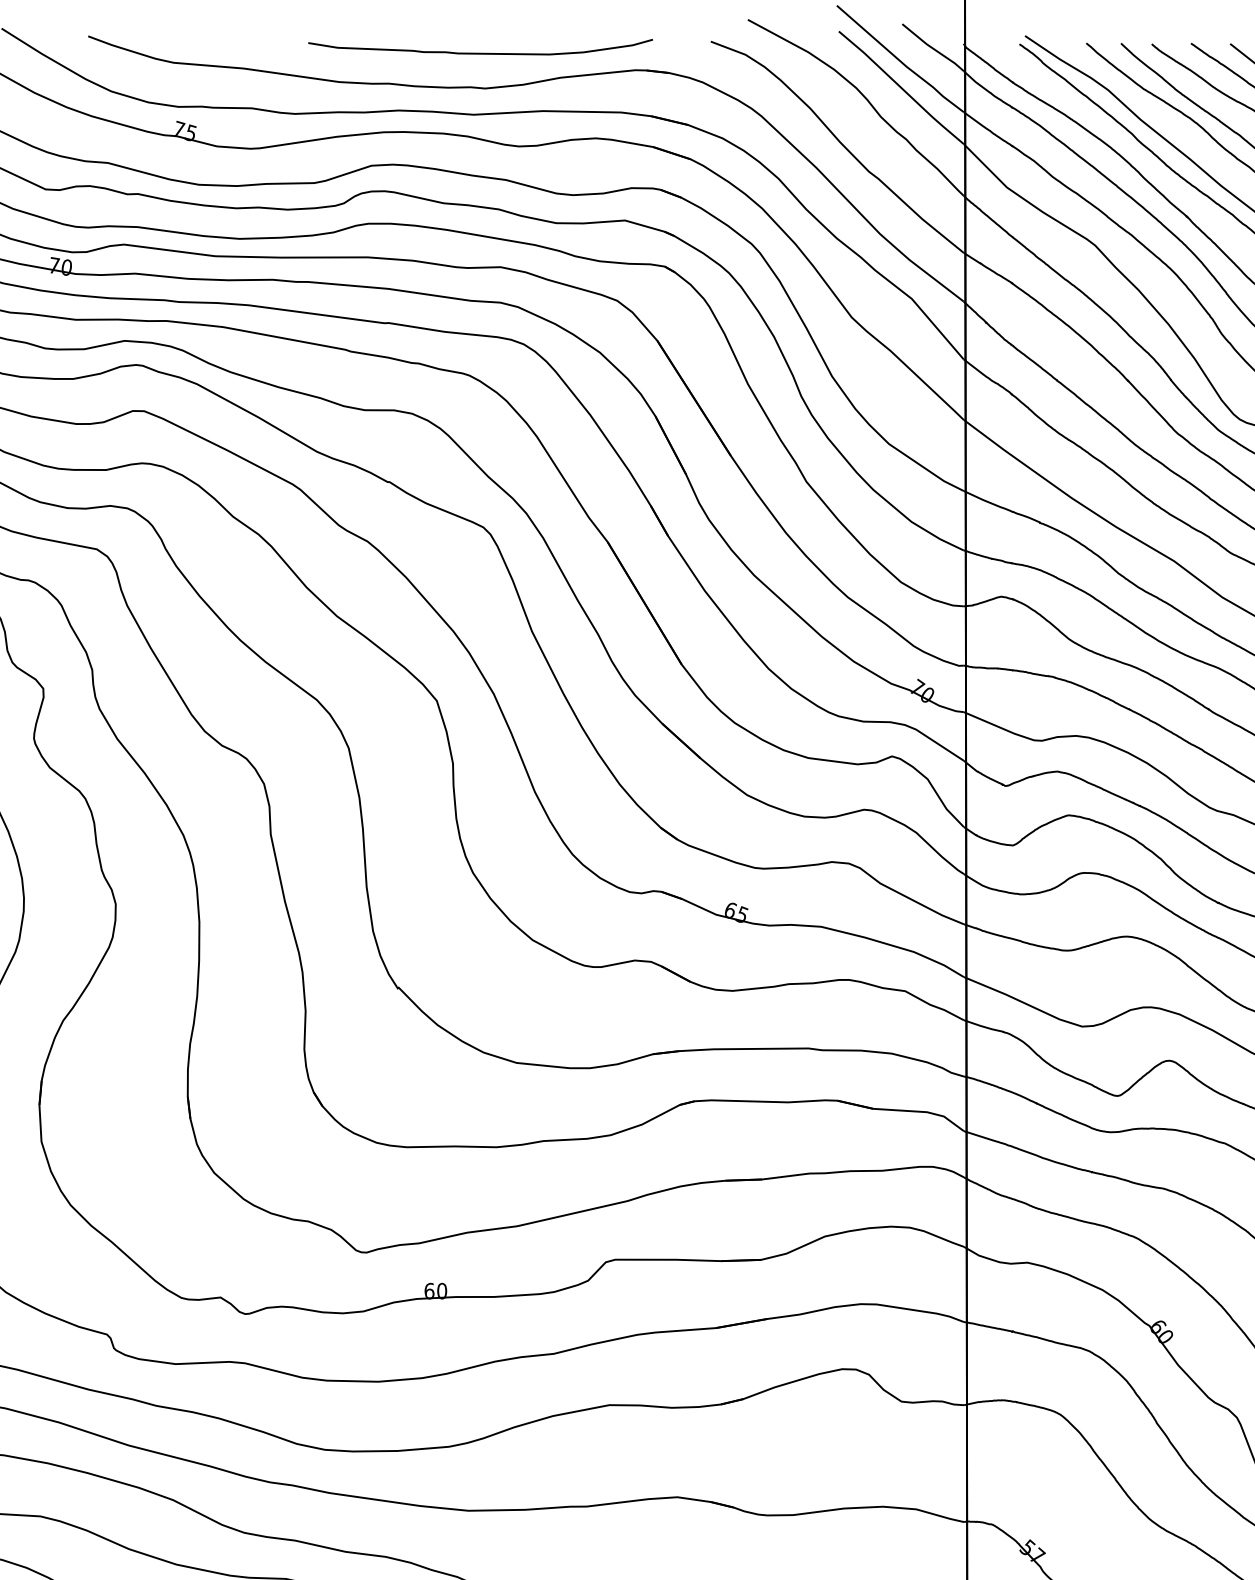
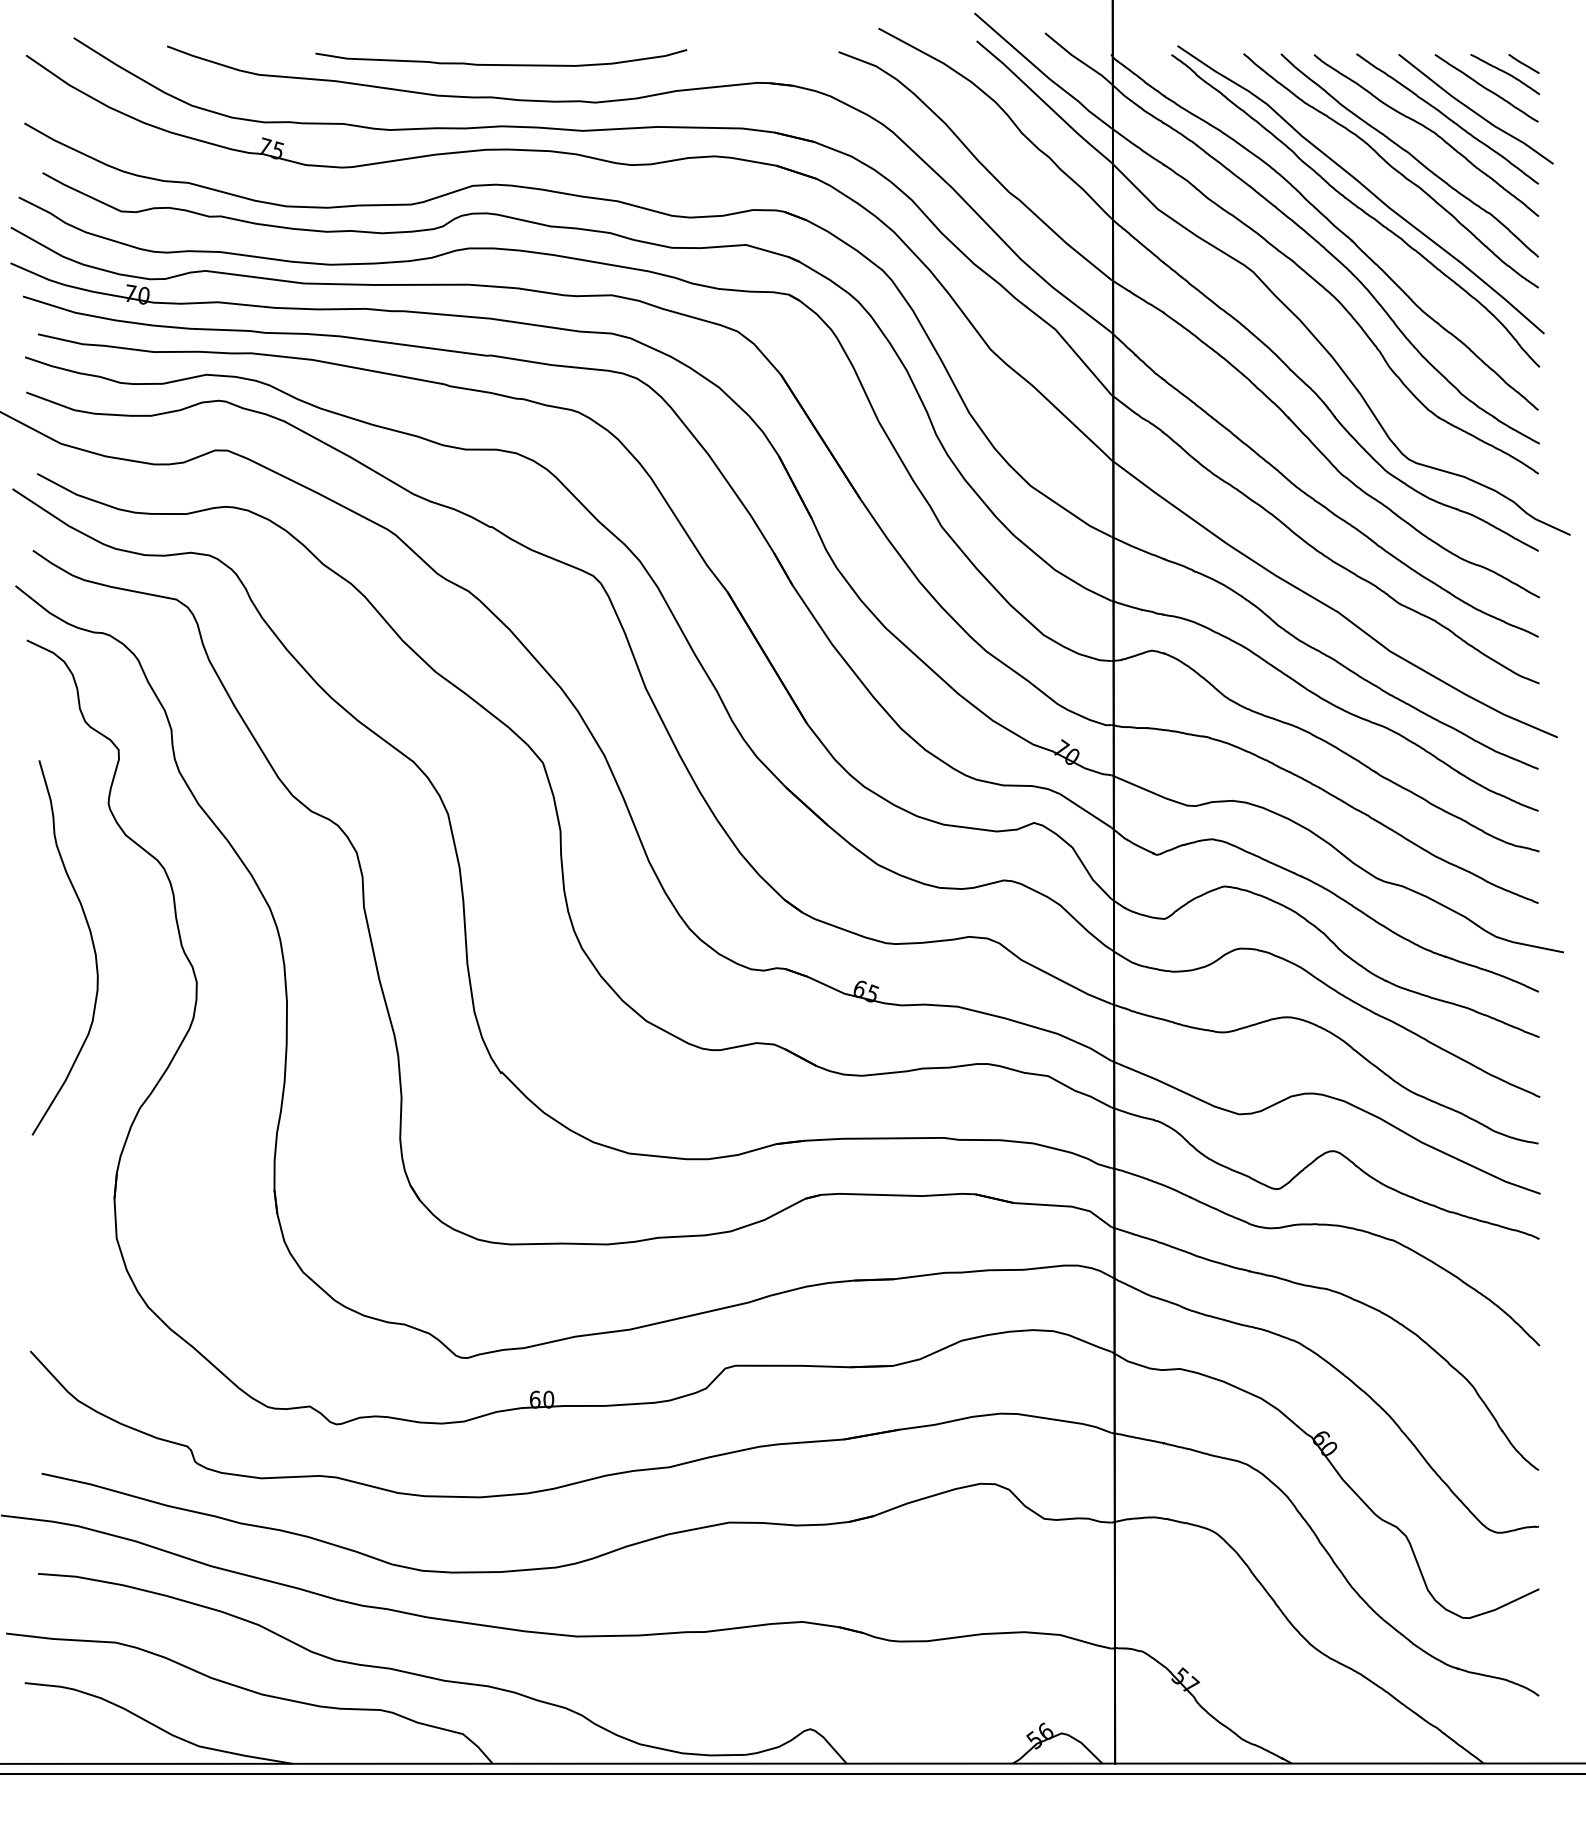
curve: (480, 53) -> (501, 64), moved

